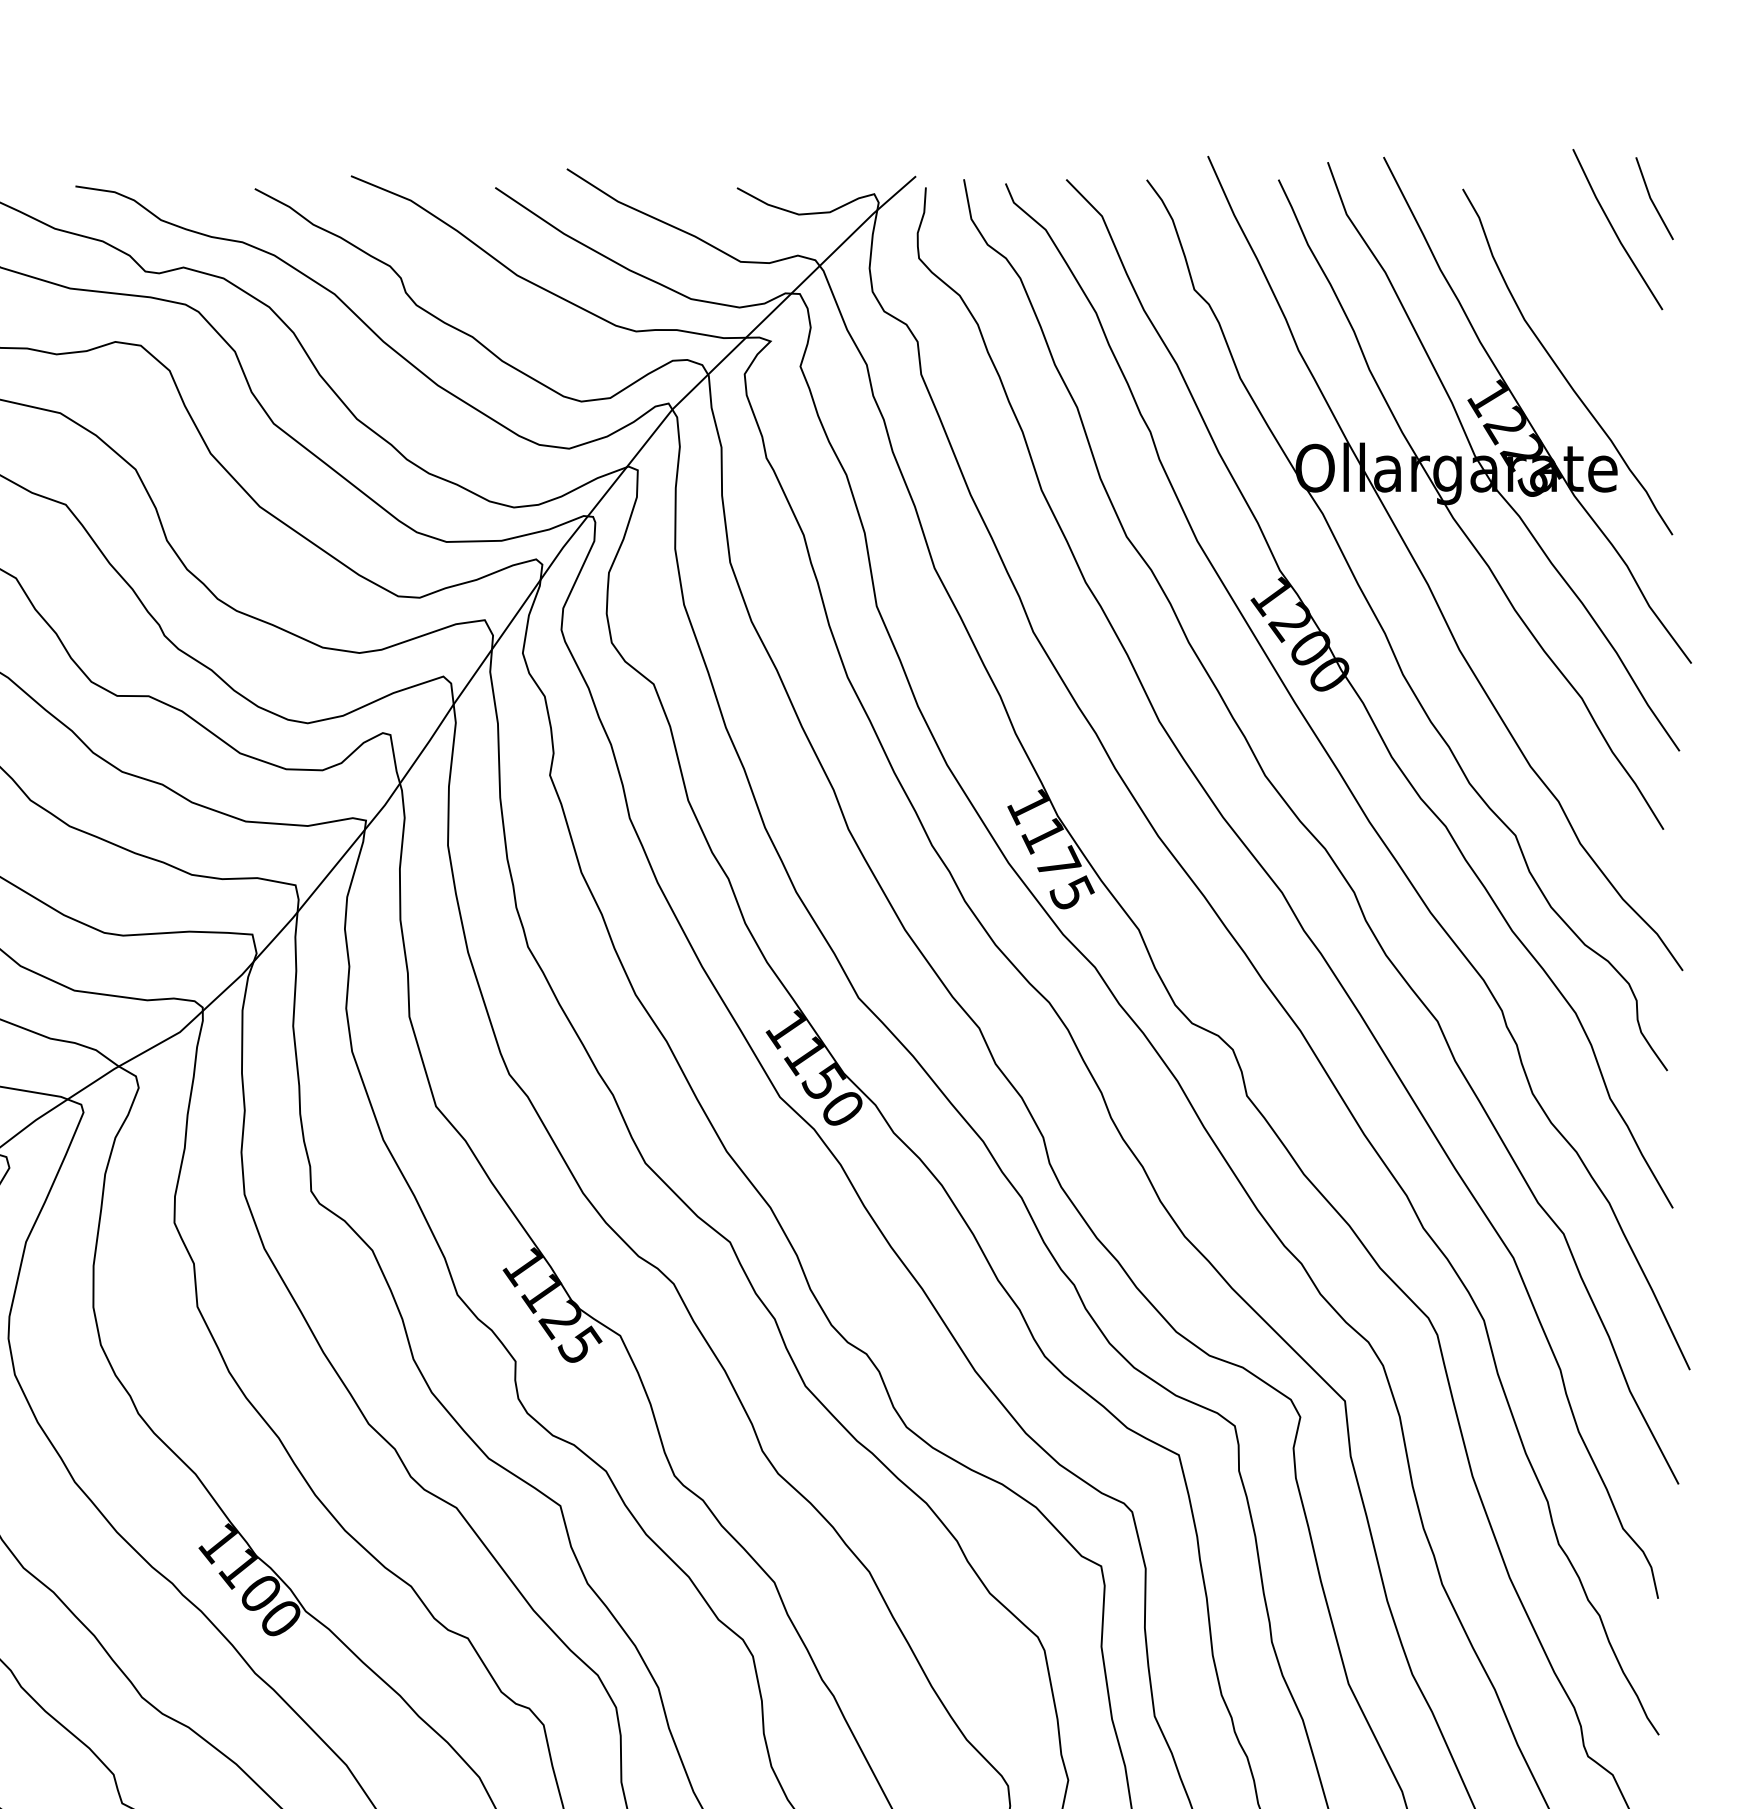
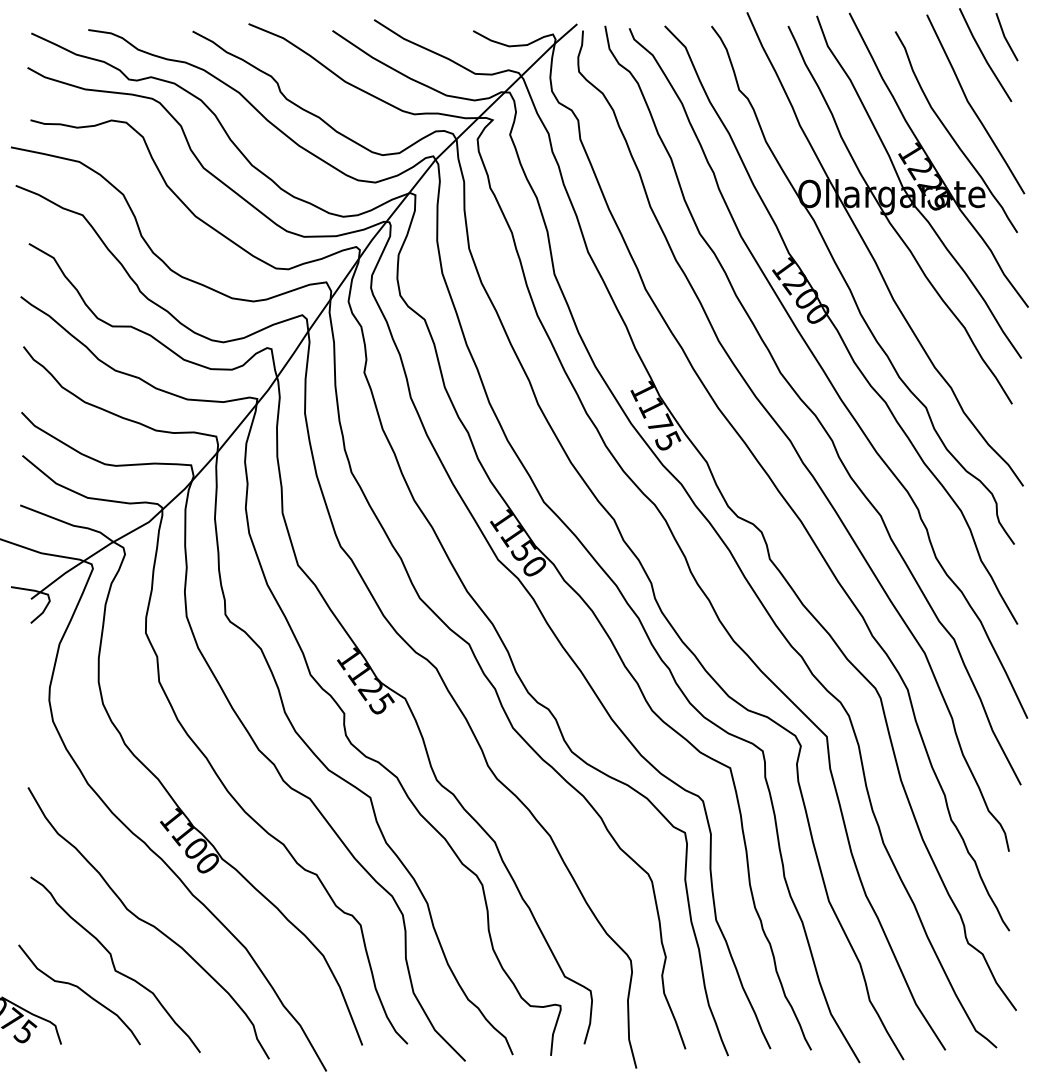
curve: (1595, 317) -> (972, 106), added

